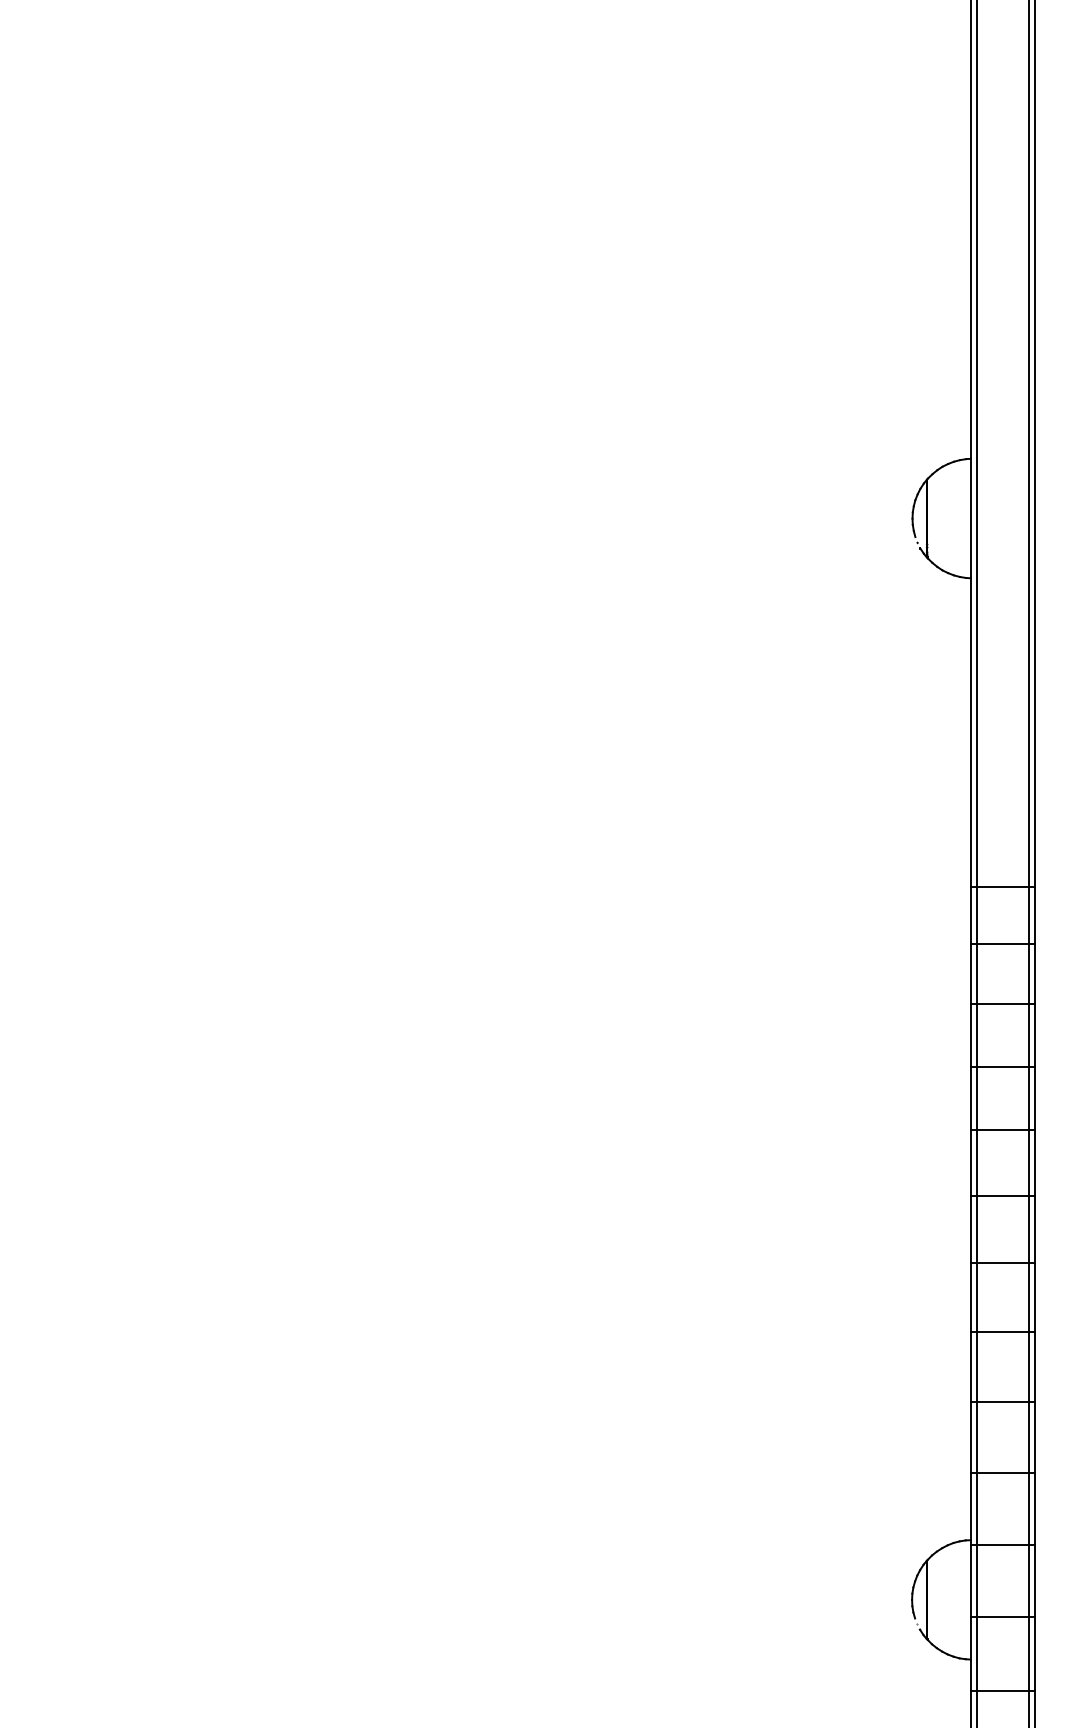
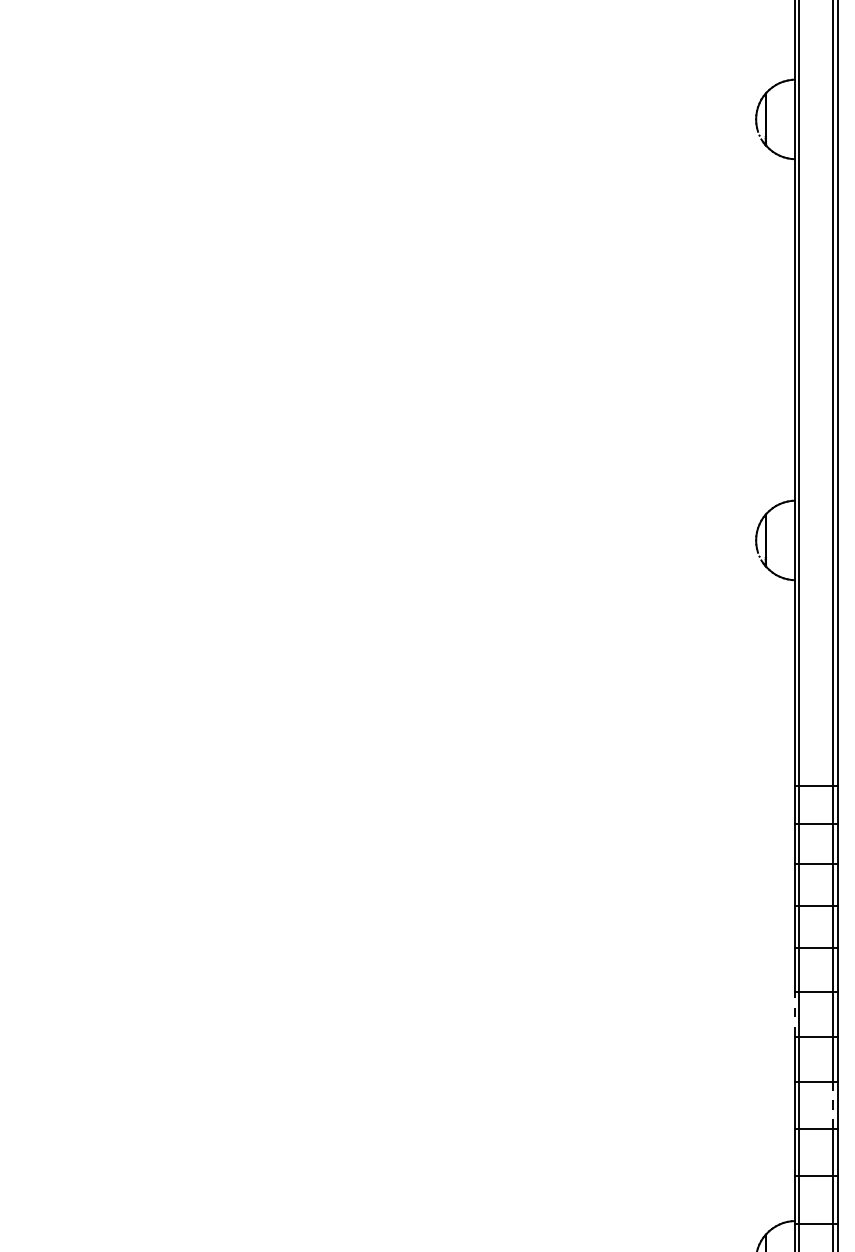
line: (970, 1228) -> (794, 1013), solid -> dashed
line: (1028, 1366) -> (833, 1105), solid -> dashed

